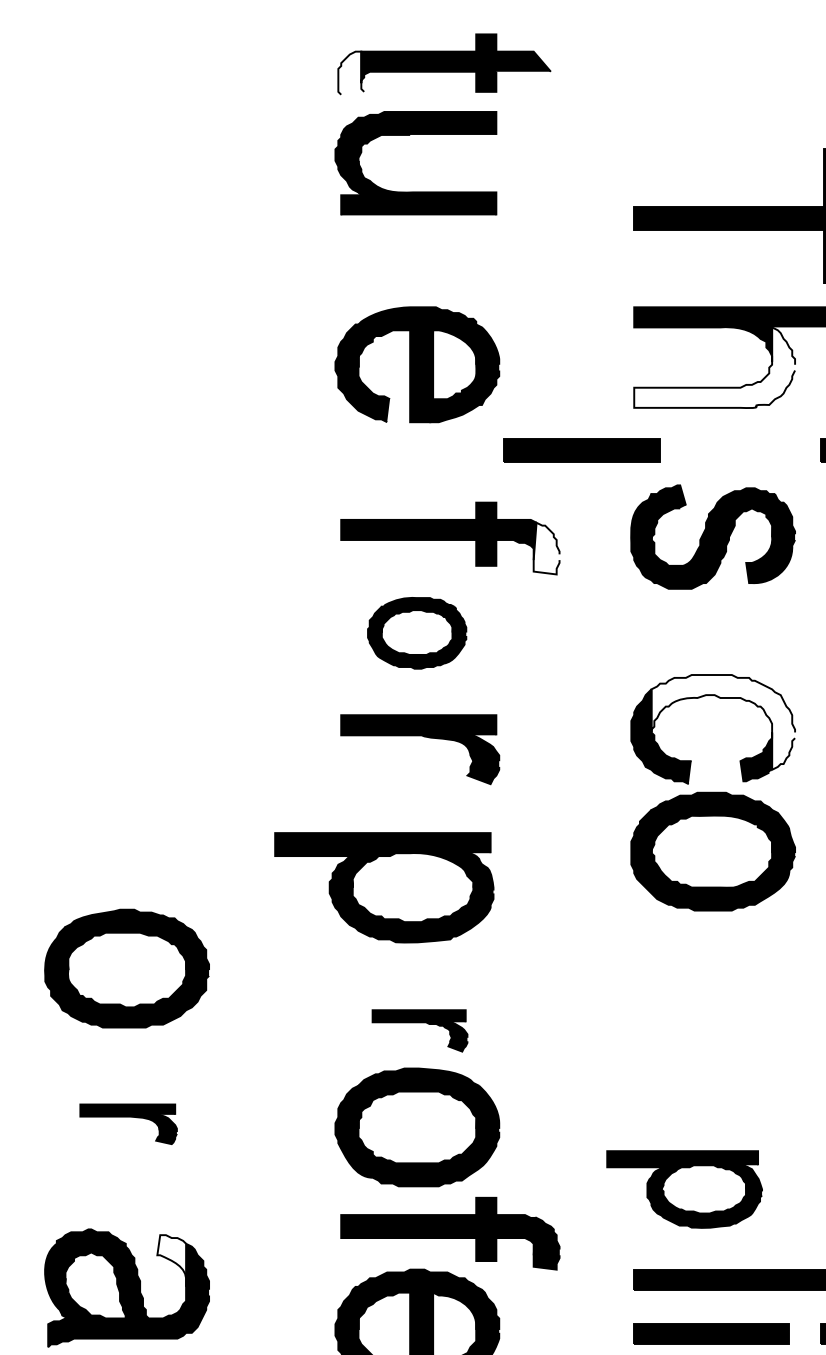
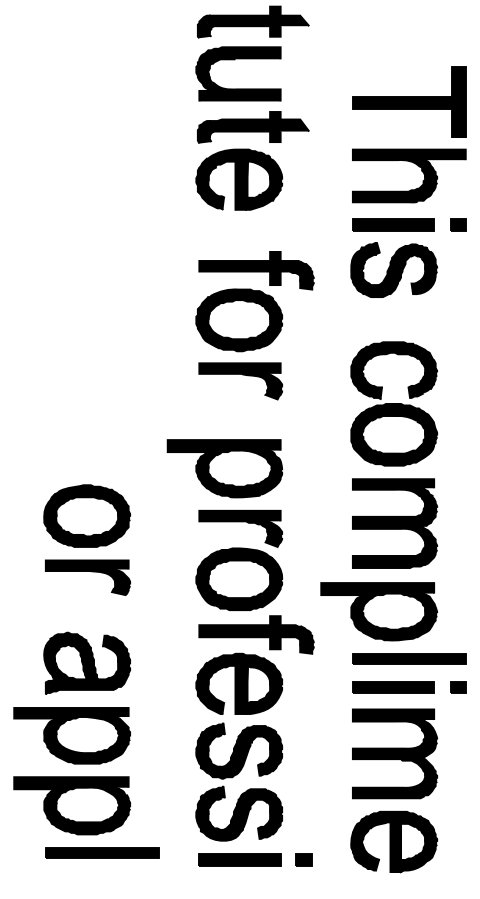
fill: (351, 72) -> (204, 26), added
part: (444, 265) -> (253, 127), added
fill: (713, 368) -> (394, 181), added
part: (581, 450) -> (393, 224), moved
fill: (545, 547) -> (306, 275), added
part: (415, 633) -> (238, 320), size x1.67
fill: (723, 721) -> (399, 366), added
part: (383, 887) -> (224, 468), moved
part: (125, 967) -> (86, 515), moved
part: (715, 1020) -> (395, 523), added
part: (419, 1030) -> (240, 528), size x1.67
part: (127, 1124) -> (87, 577), size x1.67
part: (685, 1188) -> (379, 611), size x1.43
fill: (171, 1259) -> (110, 648), added

